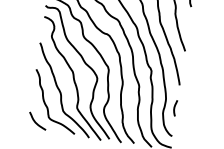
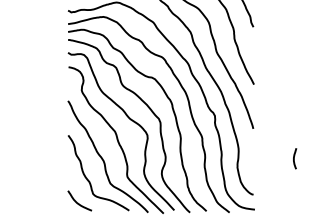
curve: (174, 107) -> (294, 158), moved

